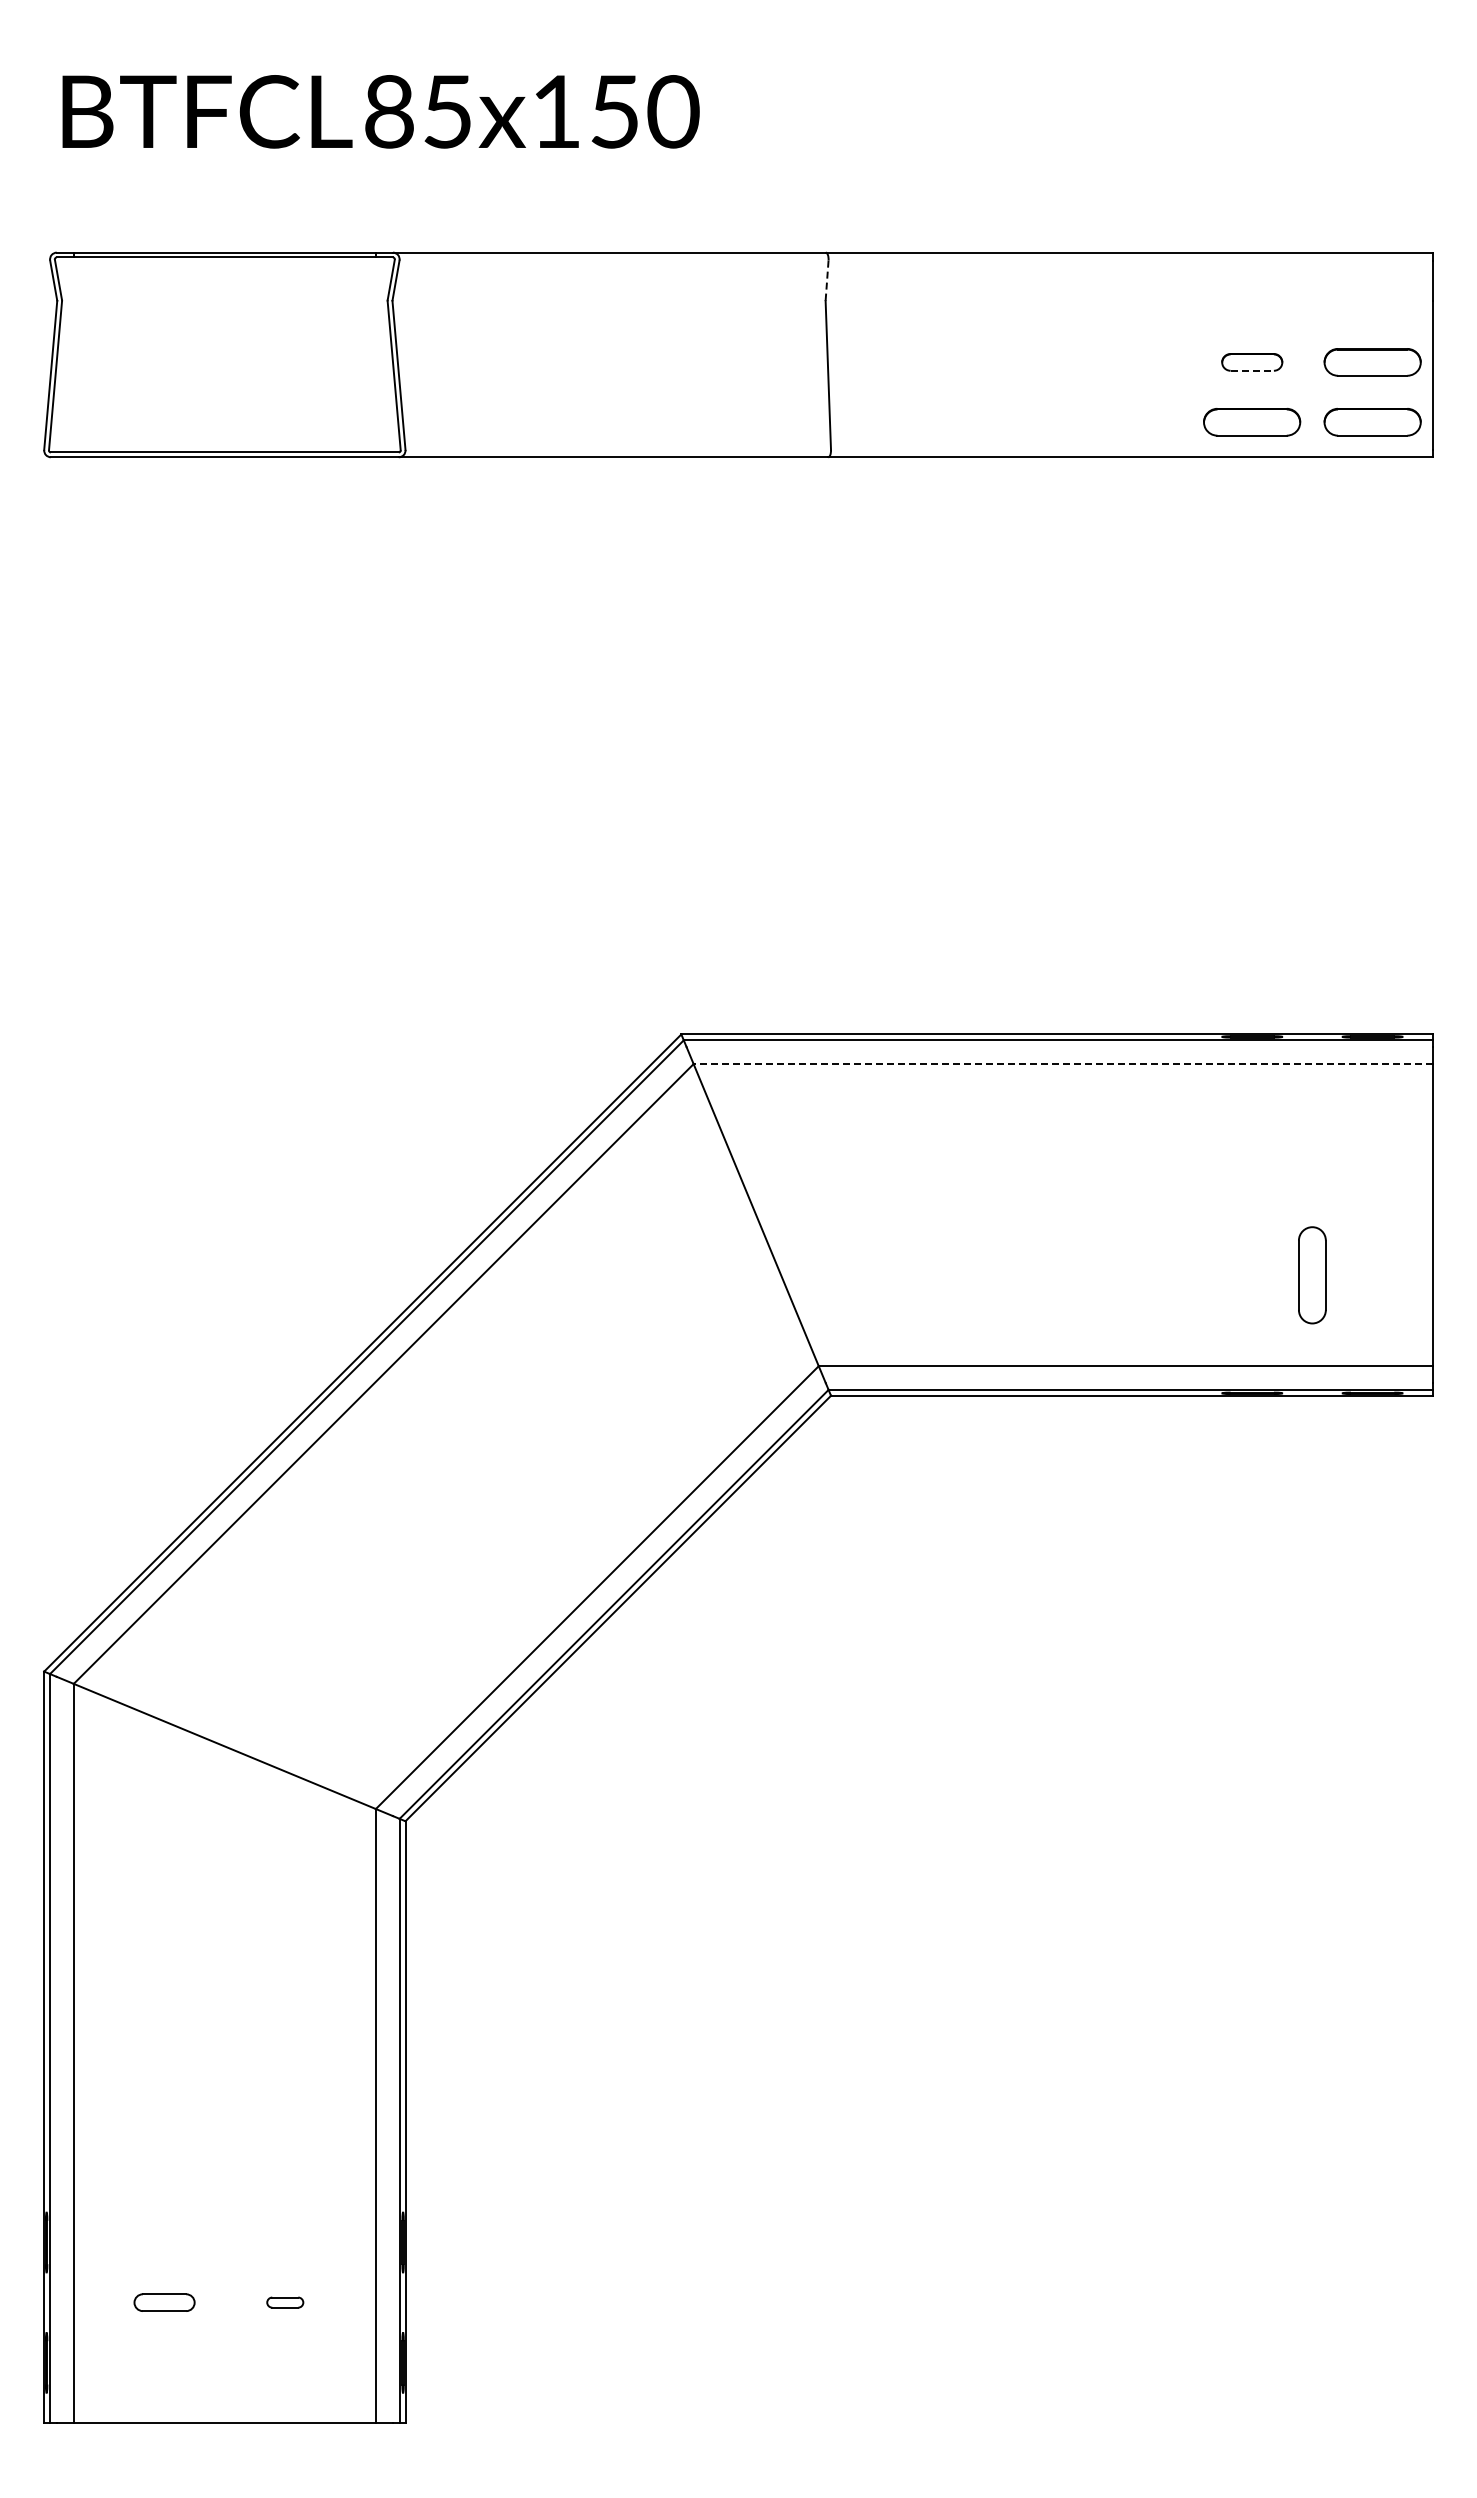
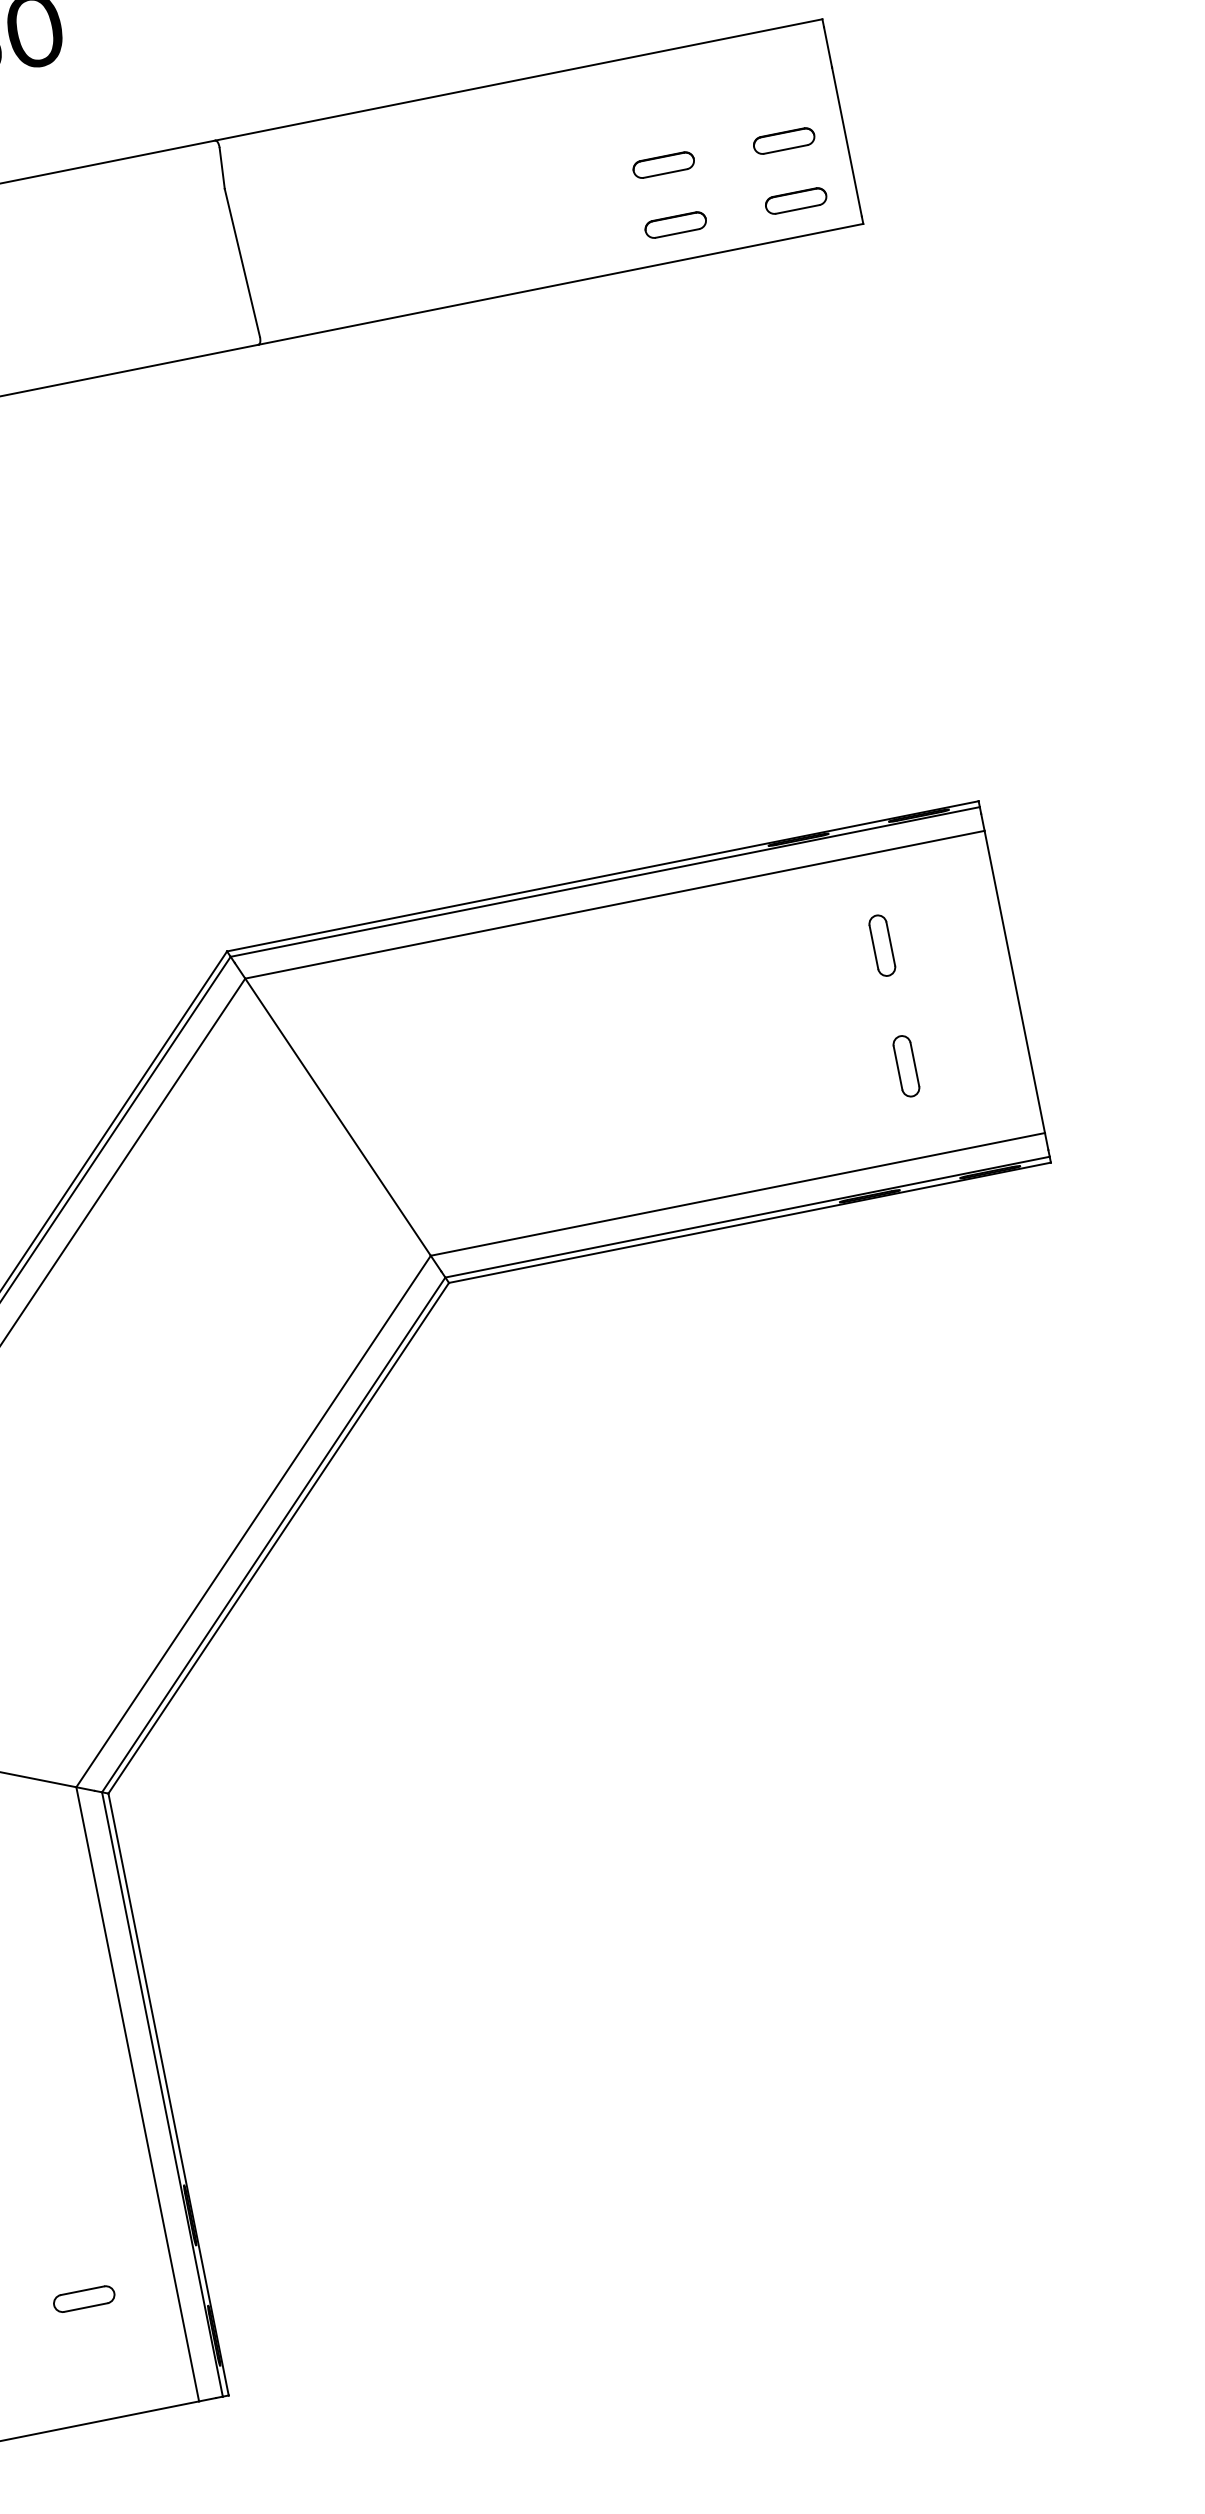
line: (827, 280) -> (222, 168), dashed -> solid
part: (1372, 362) -> (784, 141), size x0.62
line: (1252, 370) -> (665, 173), dashed -> solid
part: (1252, 422) -> (676, 225), size x0.62
part: (1372, 422) -> (796, 201), size x0.62
line: (1063, 1064) -> (615, 905), dashed -> solid
part: (1312, 1154) -> (882, 945), added
part: (1312, 1275) -> (906, 1066), size x0.62
part: (285, 2302) -> (84, 2298), size x1.67

